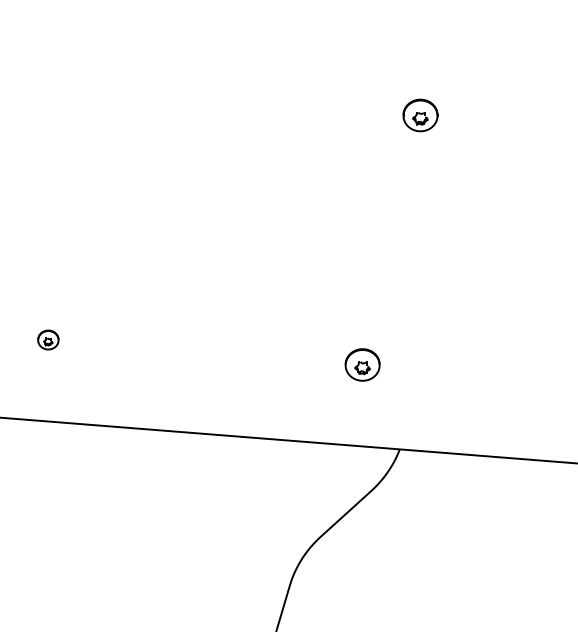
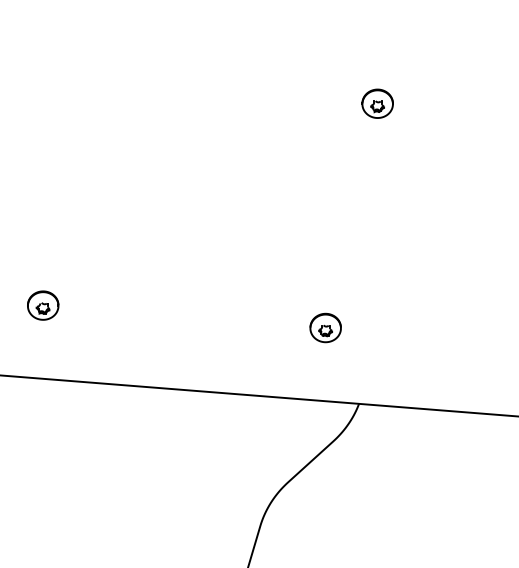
part: (48, 339) -> (43, 305), size x1.67

